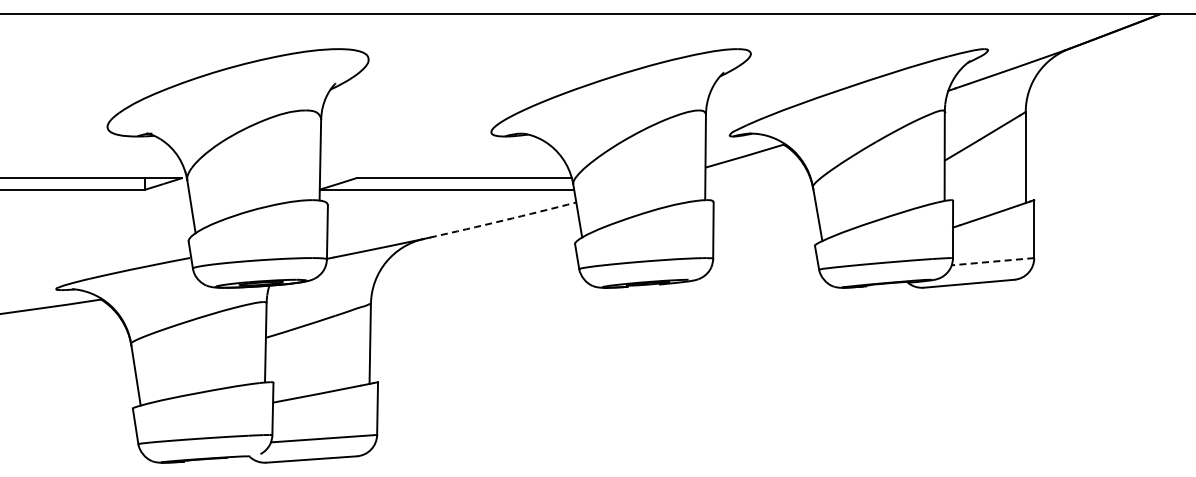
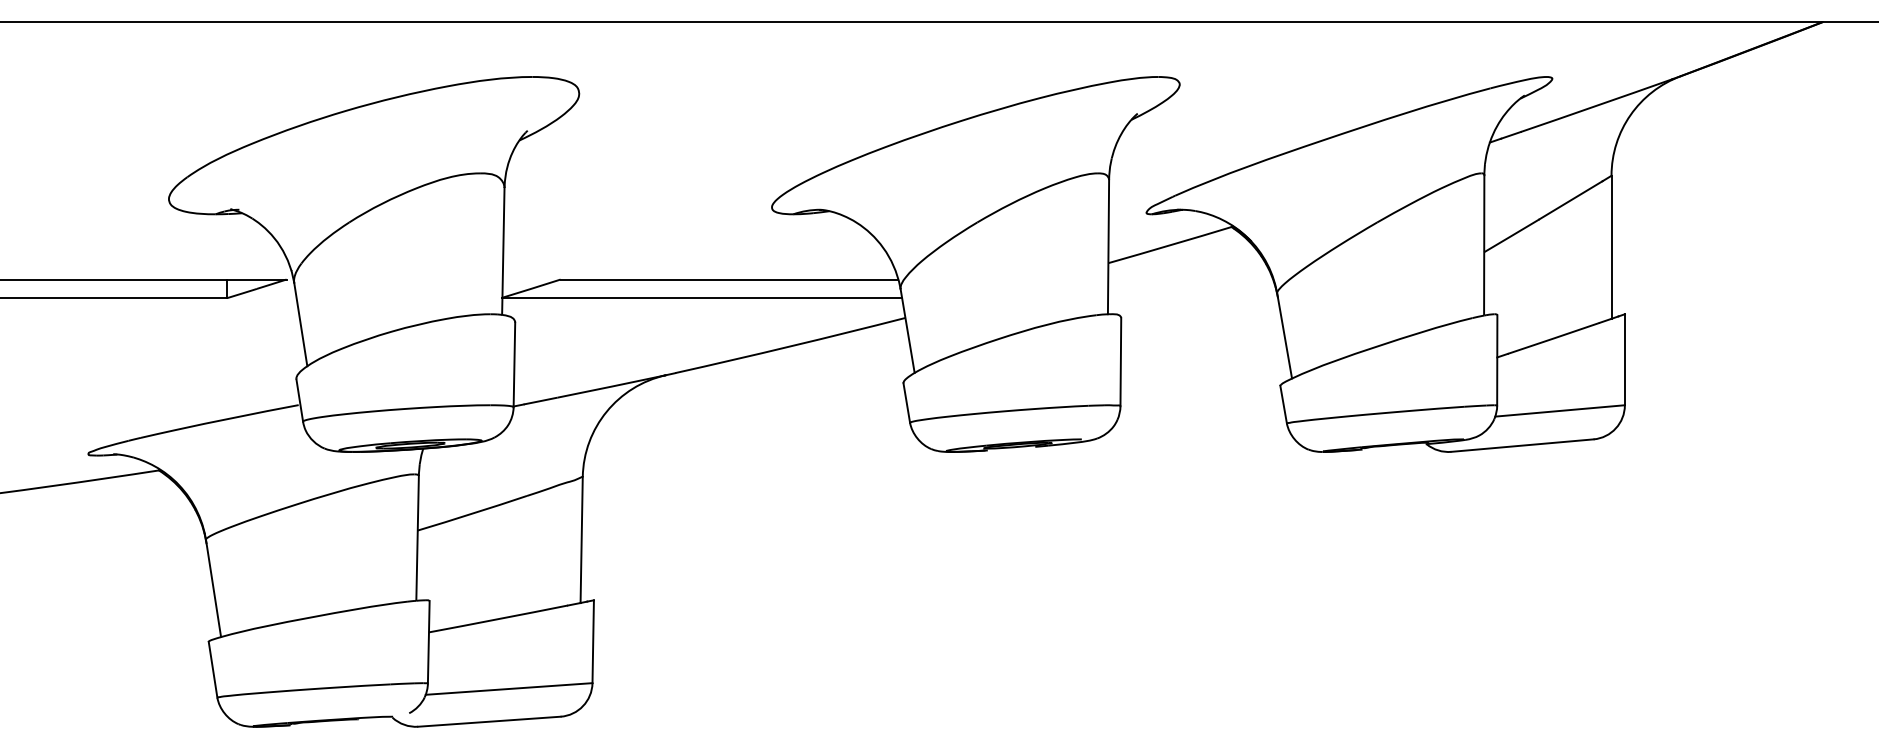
arc: (503, 220) -> (791, 346), dashed -> solid
line: (992, 261) -> (1559, 410), dashed -> solid

